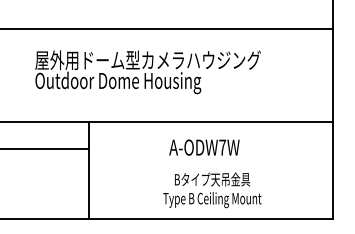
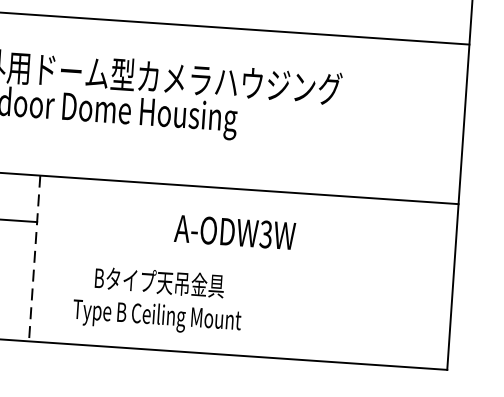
text: (222, 147) -> (265, 234), A-ODW7W -> A-ODW3W
line: (88, 171) -> (34, 259), solid -> dashed
text: (212, 190) -> (158, 300), moved

